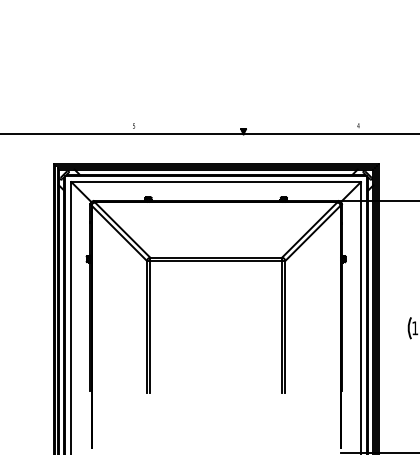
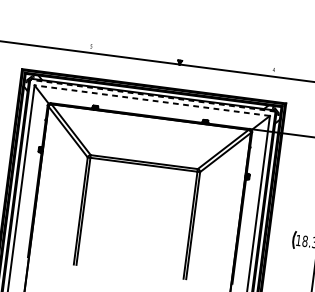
line: (216, 176) -> (153, 96), solid -> dashed
line: (216, 182) -> (152, 101), solid -> dashed

